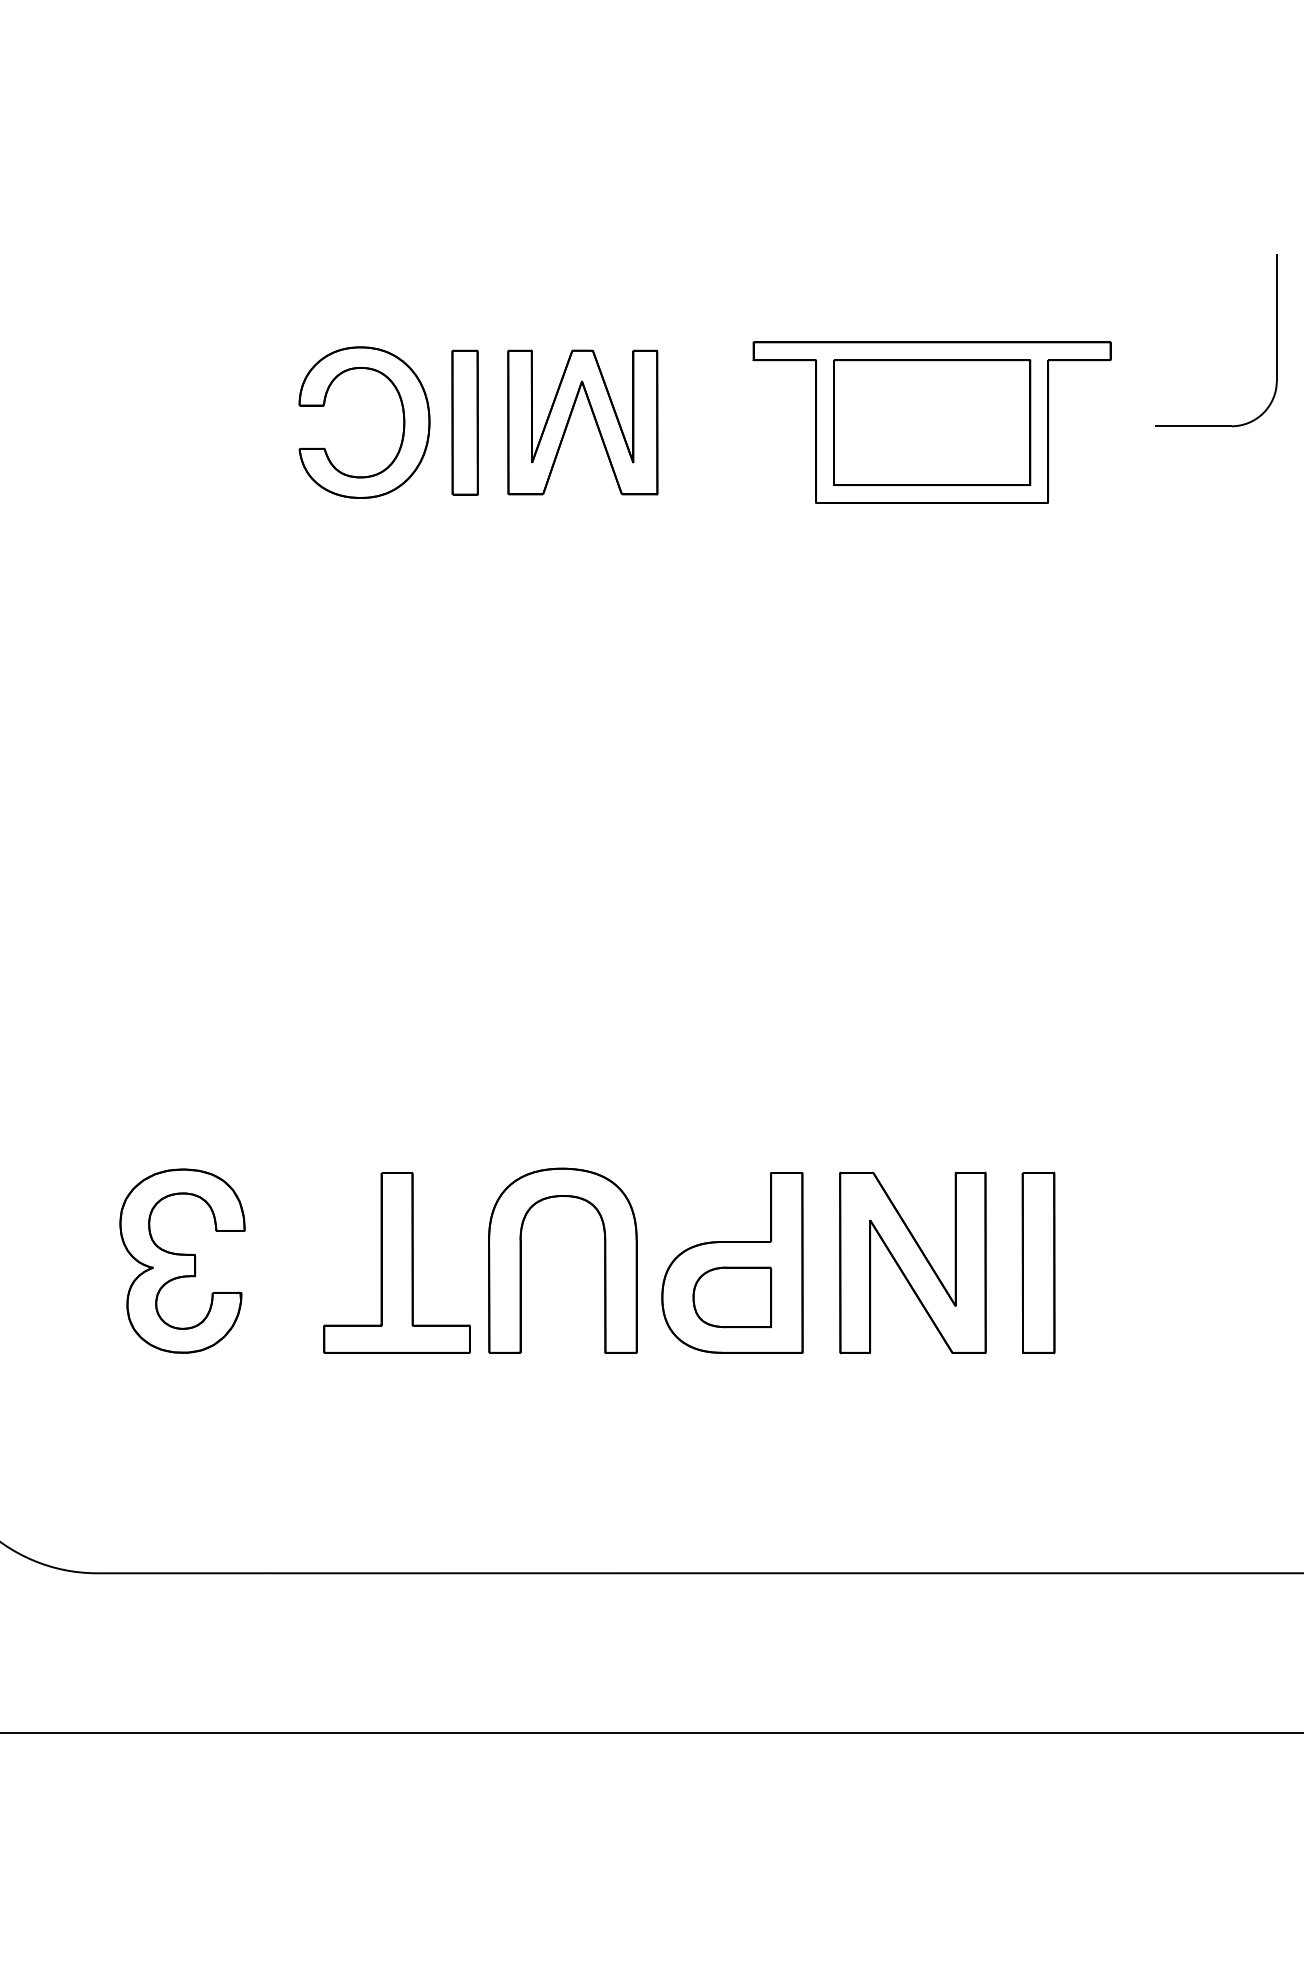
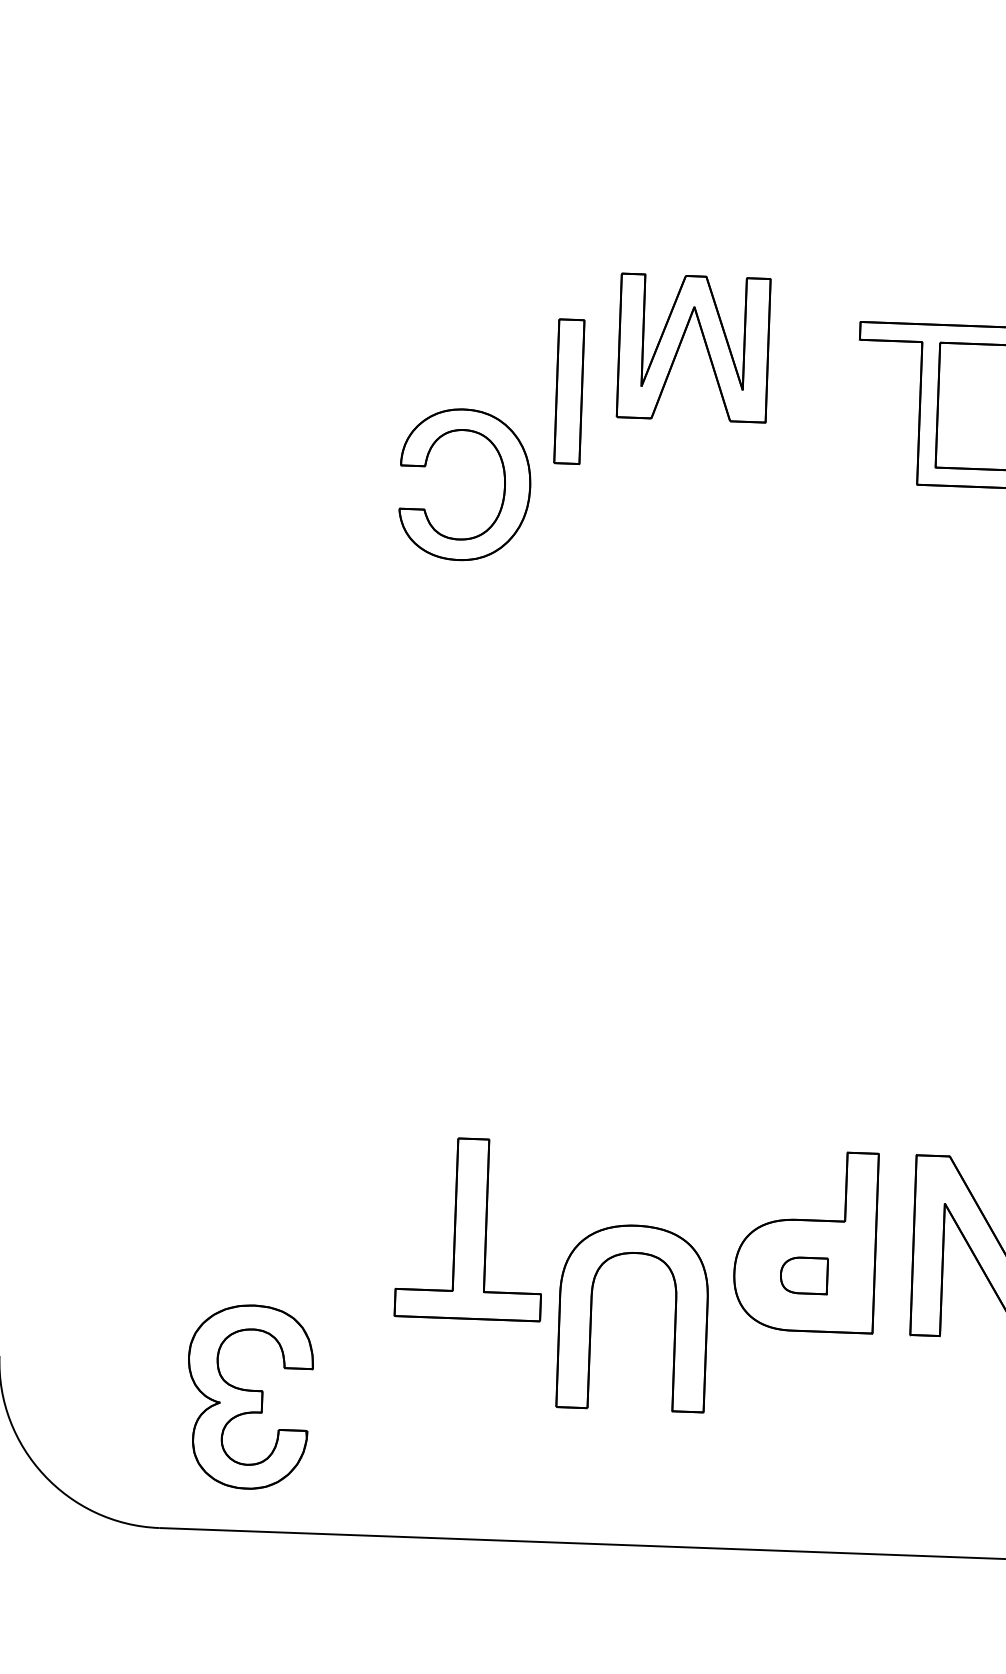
part: (593, 417) -> (704, 343), moved
part: (403, 422) -> (504, 486), moved
part: (182, 1260) -> (249, 1396), moved
part: (521, 1260) -> (591, 1315), moved
part: (731, 1297) -> (803, 1275), size x0.6

